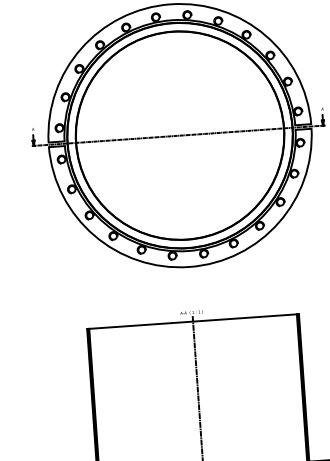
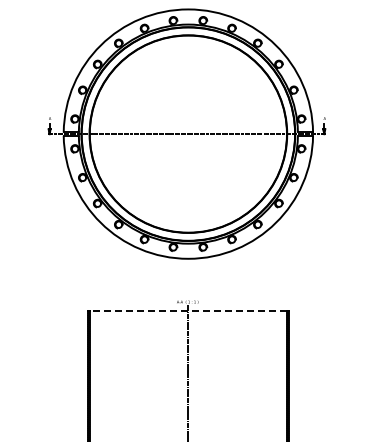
line: (193, 321) -> (188, 310), solid -> dashed

